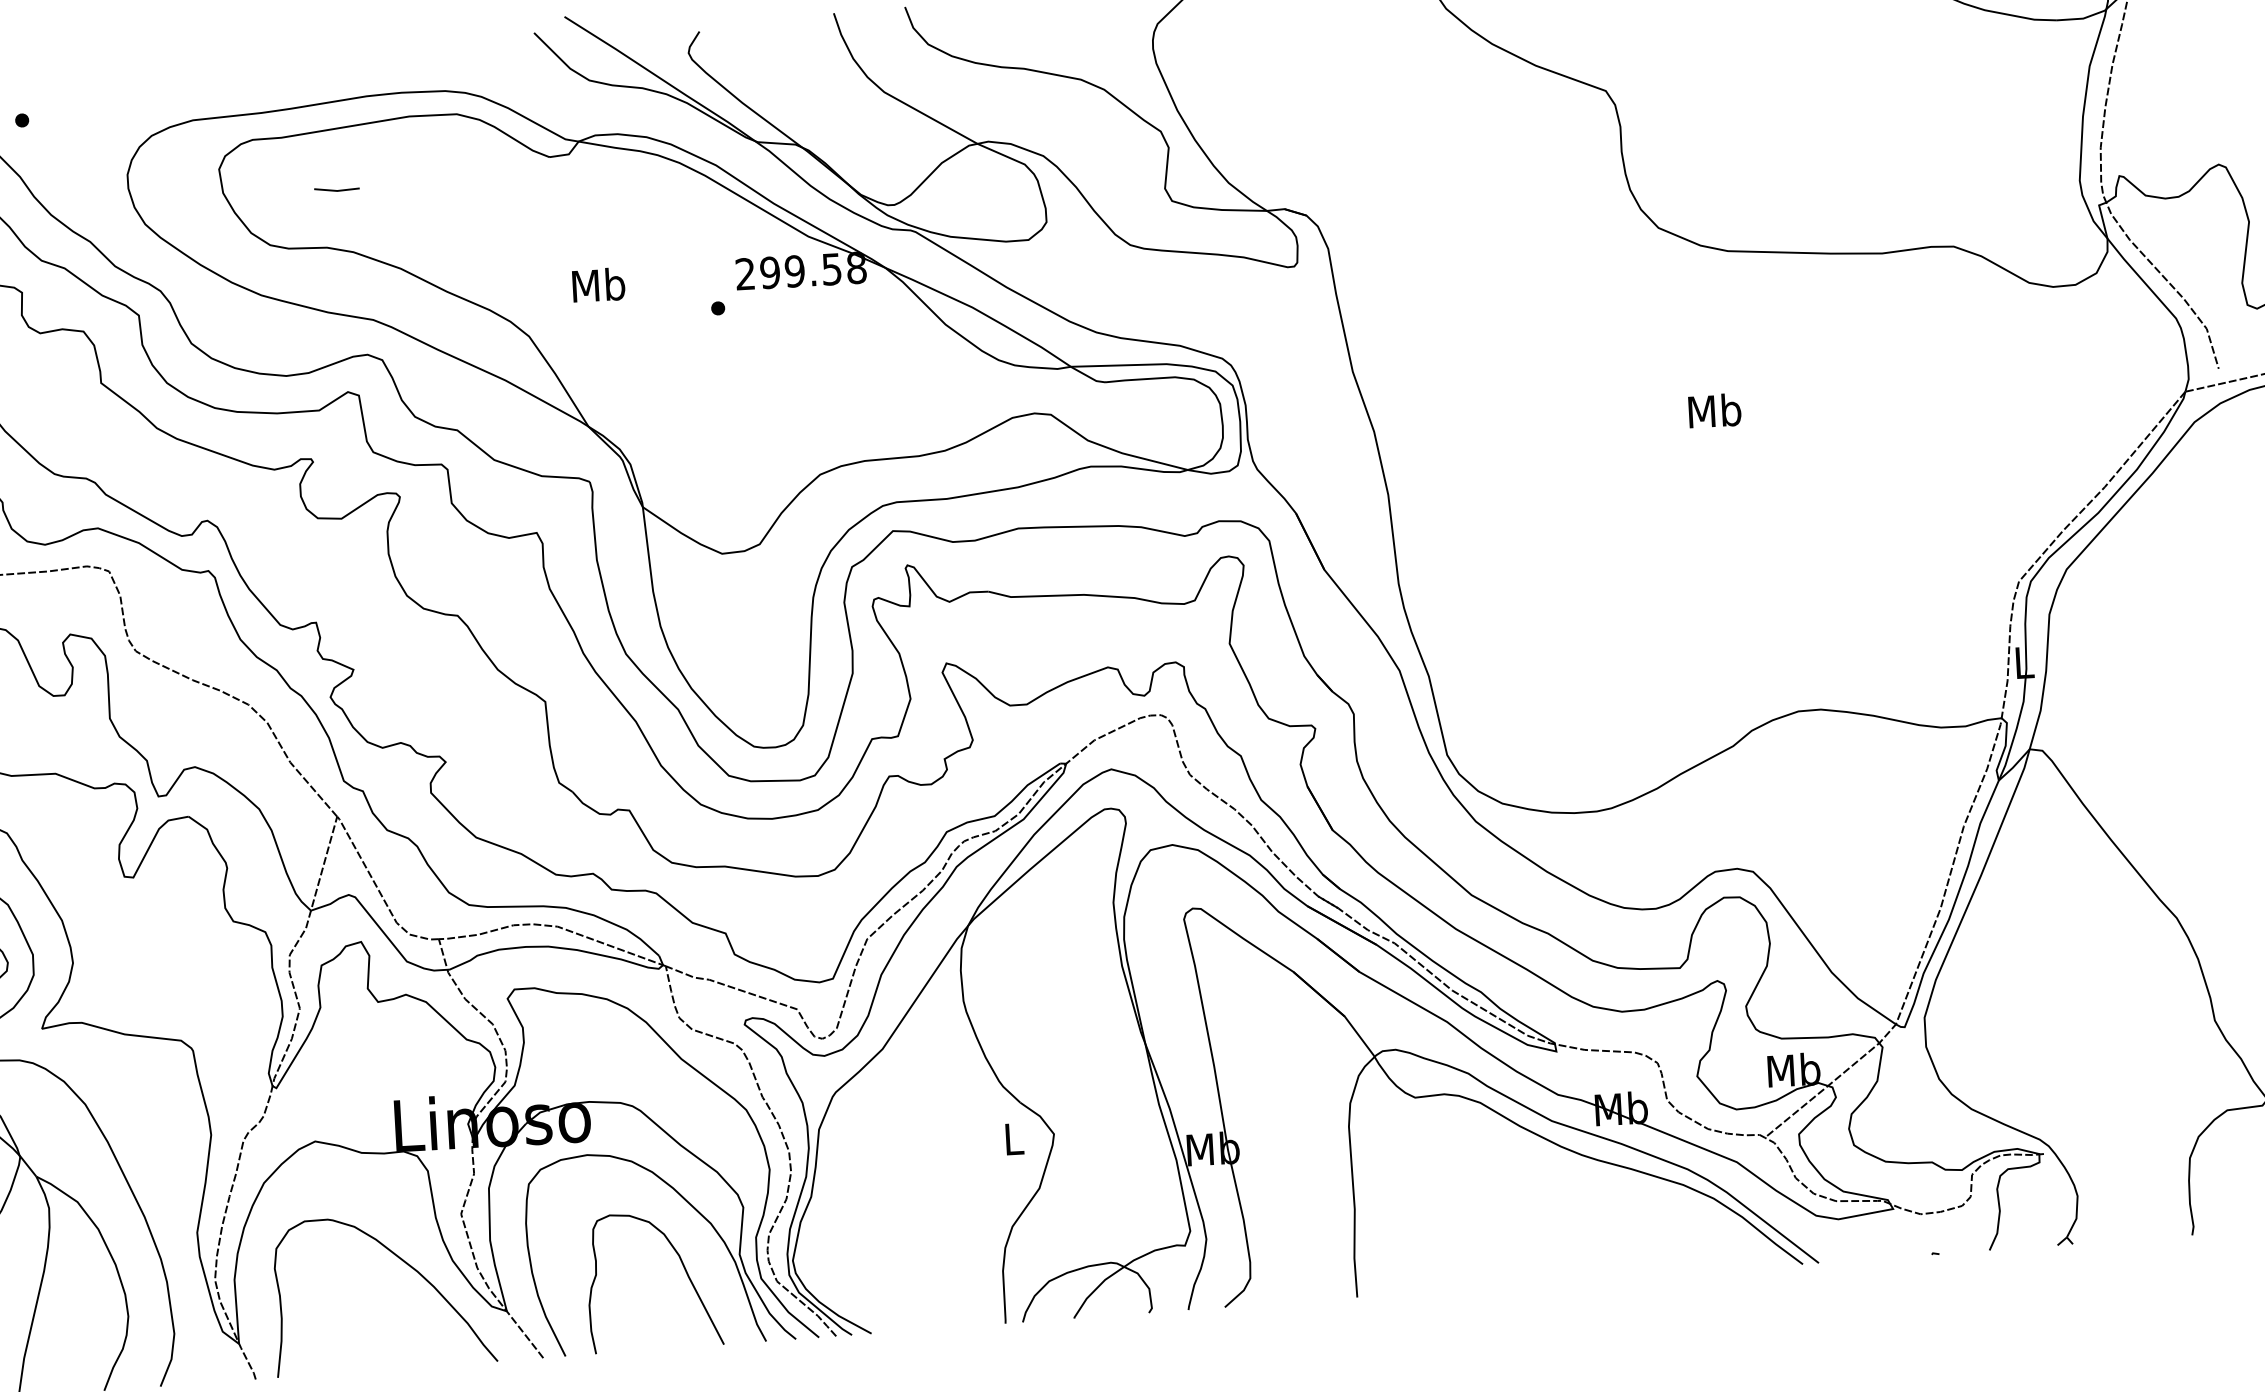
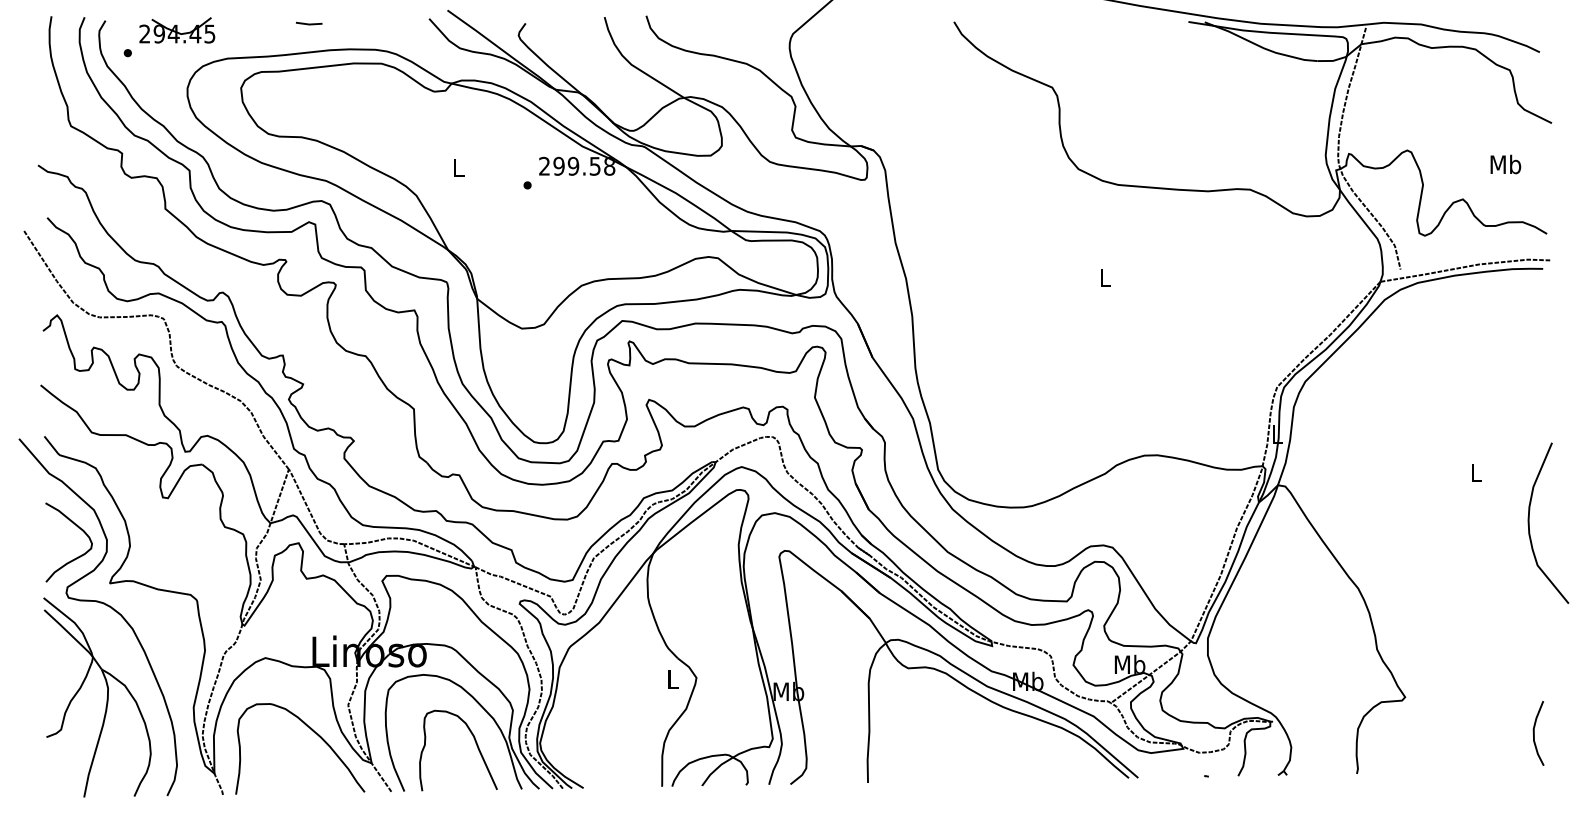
part: (104, 77) -> (177, 30), added
line: (337, 189) -> (309, 23), moved
text: (598, 284) -> (458, 167), Mb -> L
text: (1714, 410) -> (1105, 277), Mb -> L

